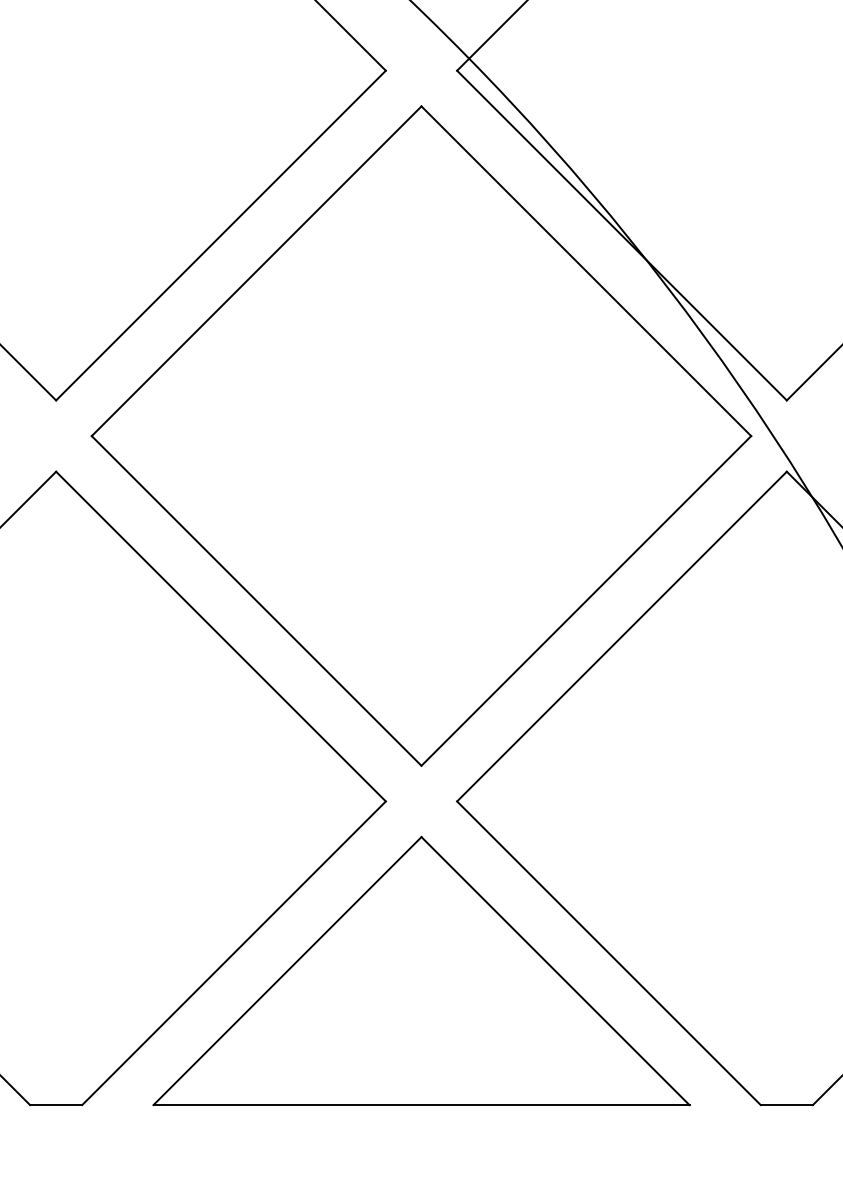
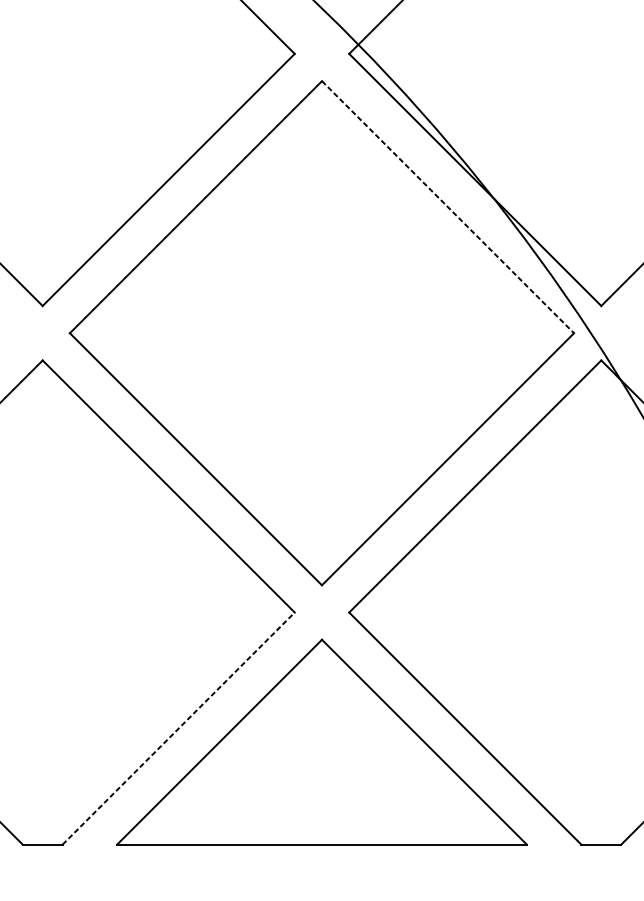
line: (586, 271) -> (448, 207), solid -> dashed
line: (234, 953) -> (179, 728), solid -> dashed

